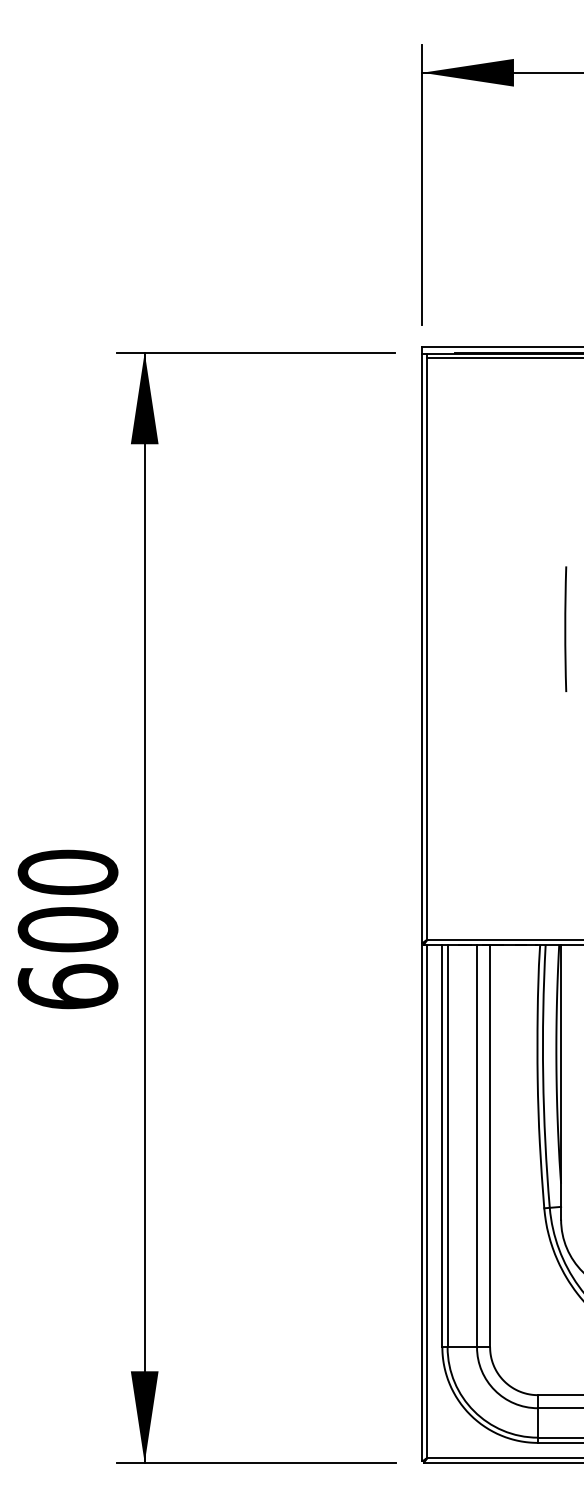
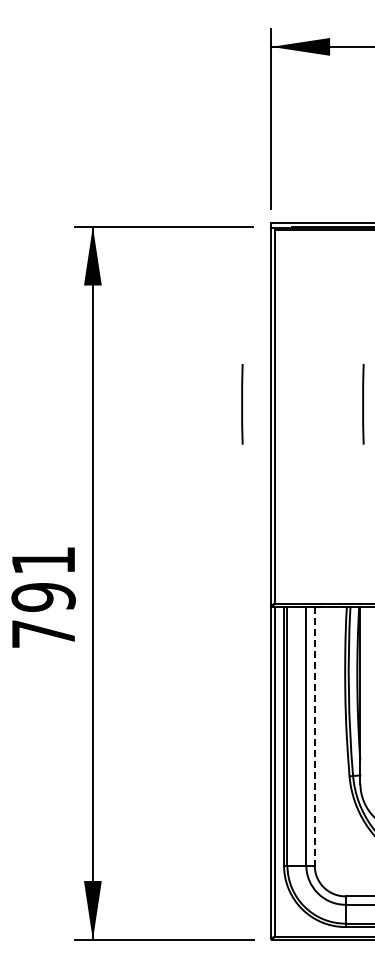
line: (377, 629) -> (242, 404), added
text: (67, 929) -> (43, 597), 600 -> 791
line: (489, 1146) -> (314, 736), solid -> dashed

